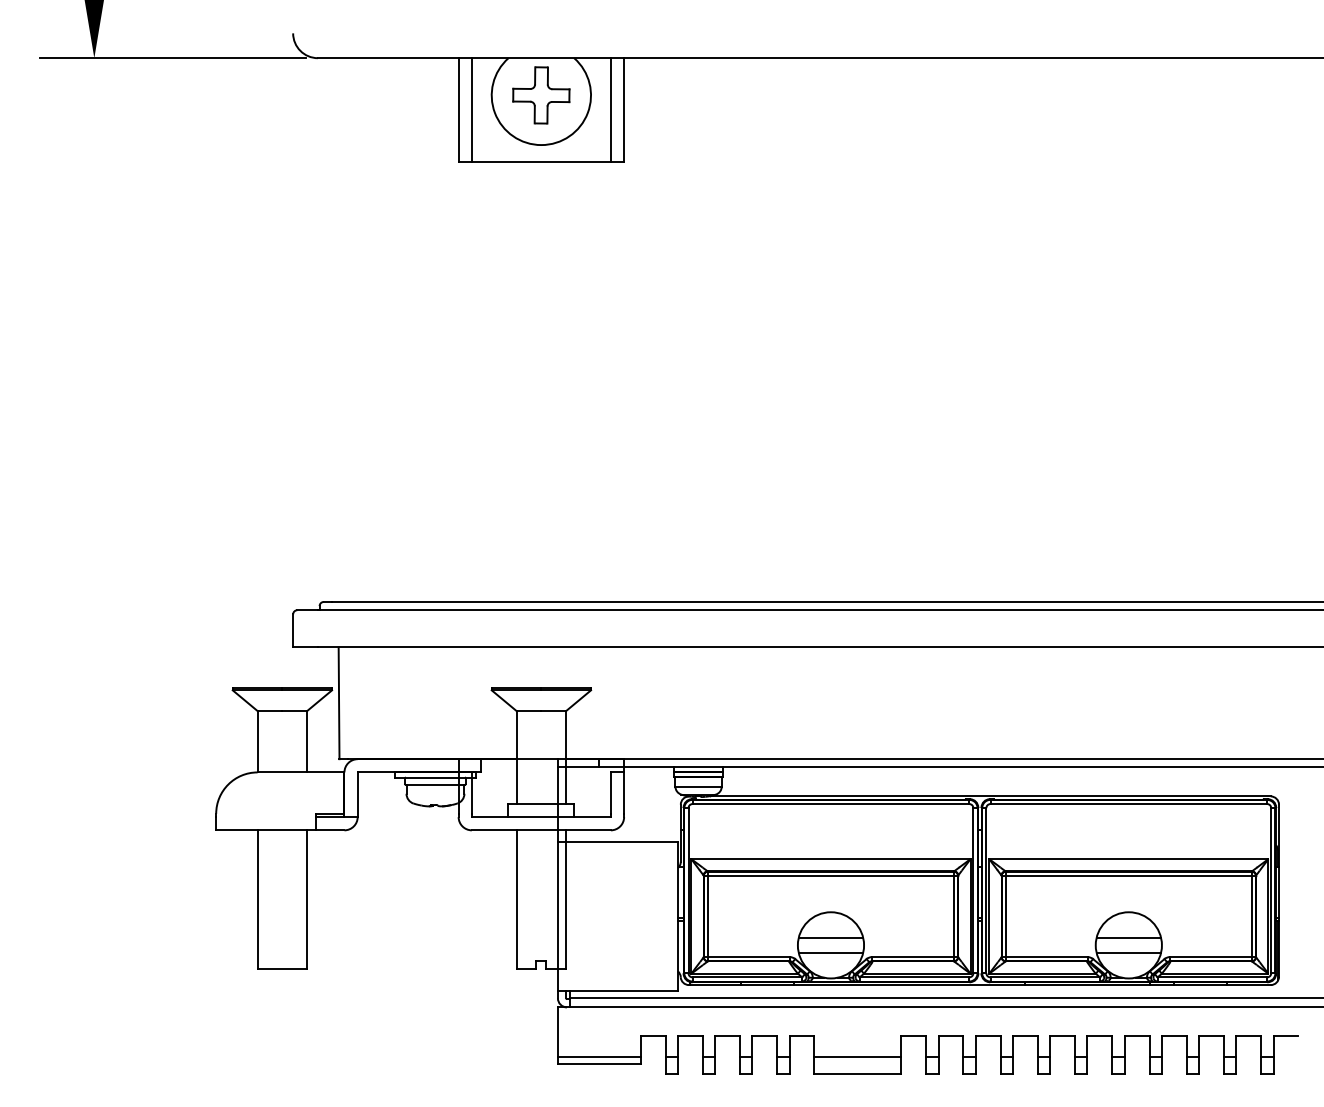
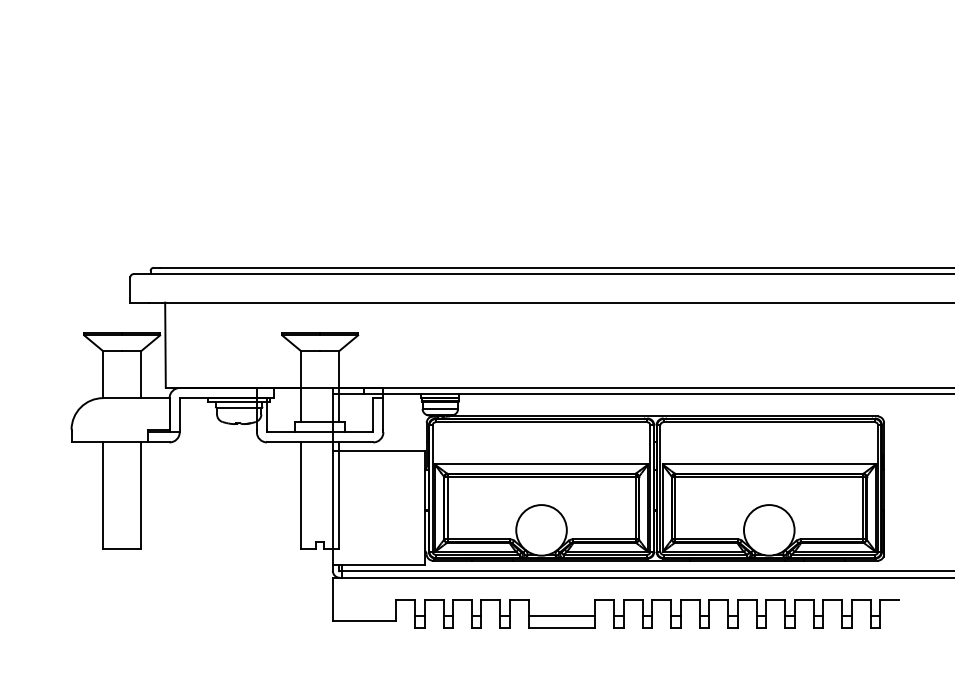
line: (830, 937) -> (541, 524), removed
line: (1128, 937) -> (769, 524), removed
line: (830, 952) -> (541, 535), removed
line: (1128, 952) -> (769, 535), removed
line: (598, 1057) -> (363, 616), removed

